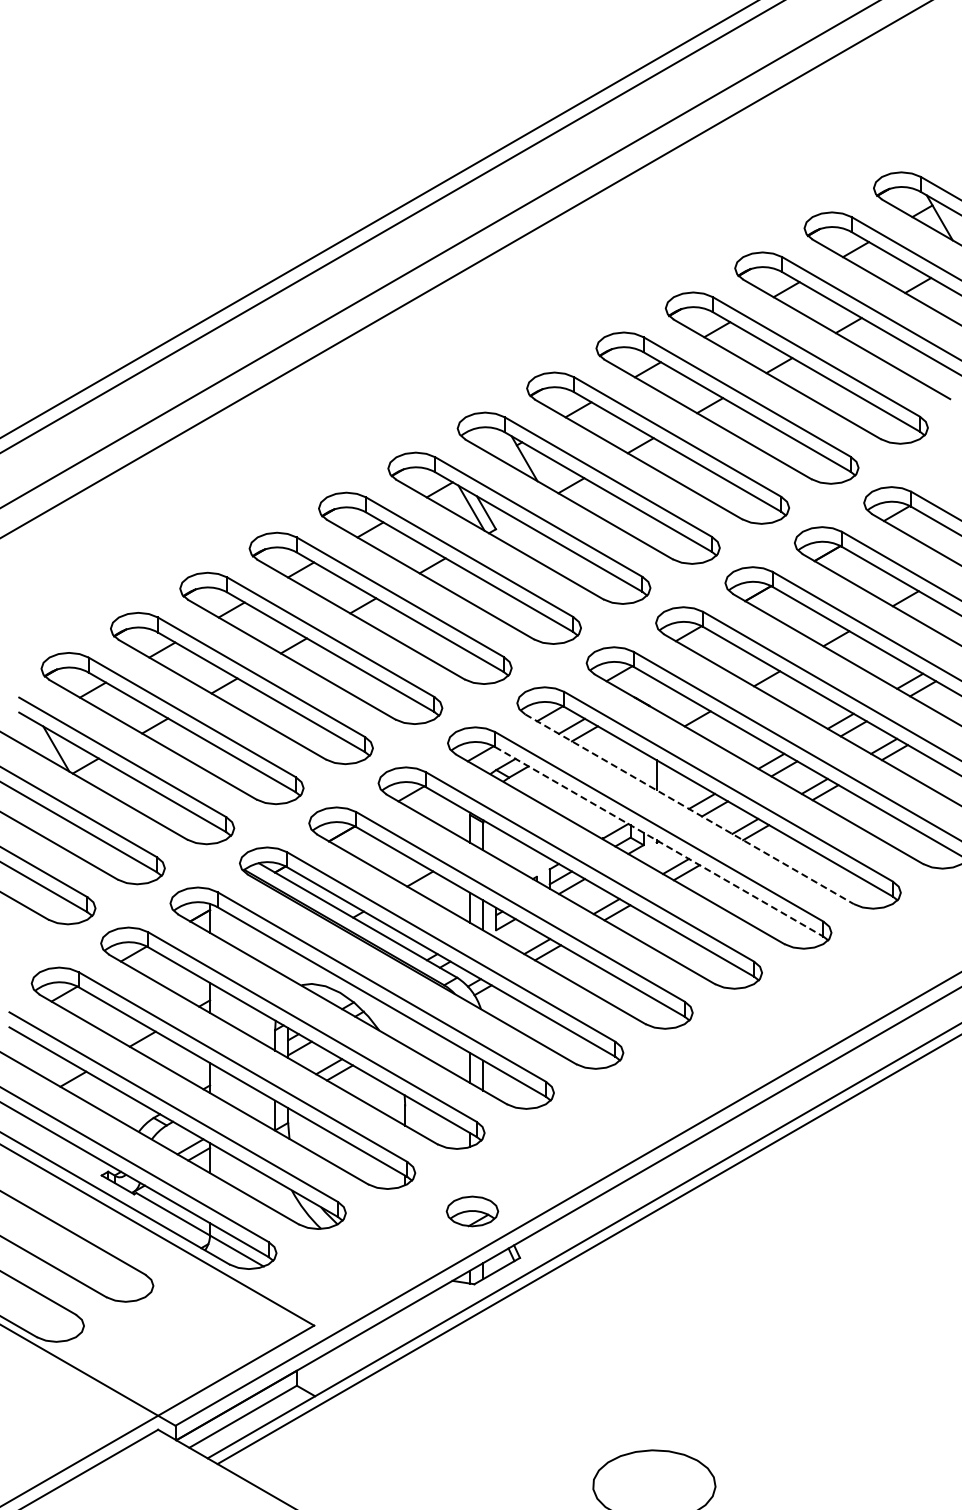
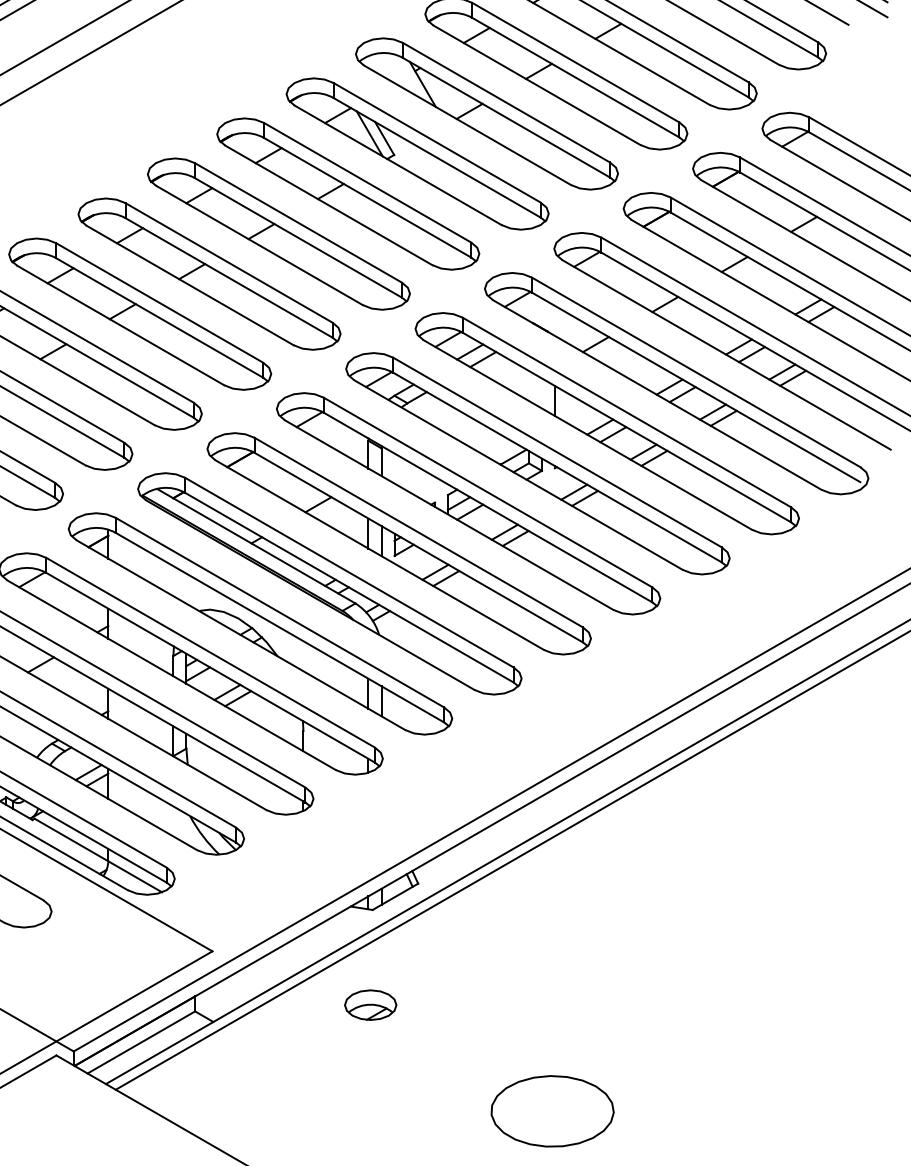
line: (689, 809) -> (587, 435), dashed -> solid
line: (659, 841) -> (557, 467), dashed -> solid
part: (472, 1211) -> (370, 1005), moved

